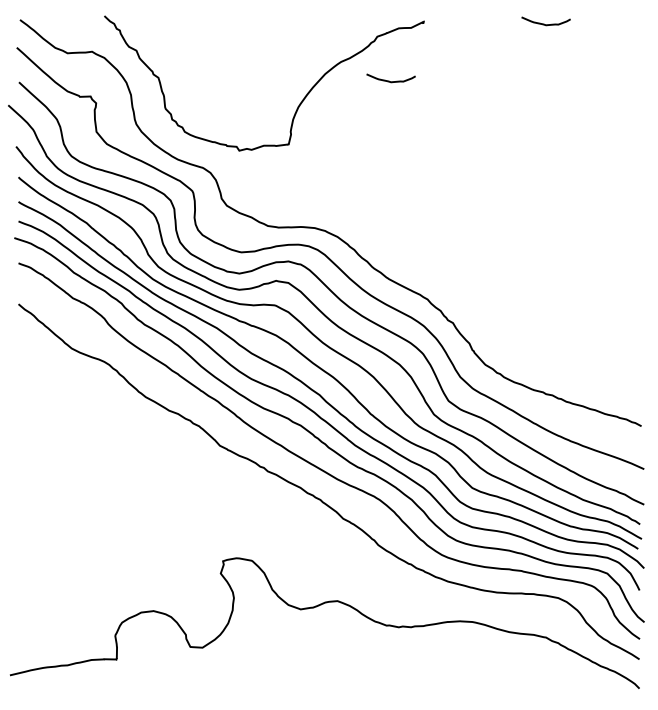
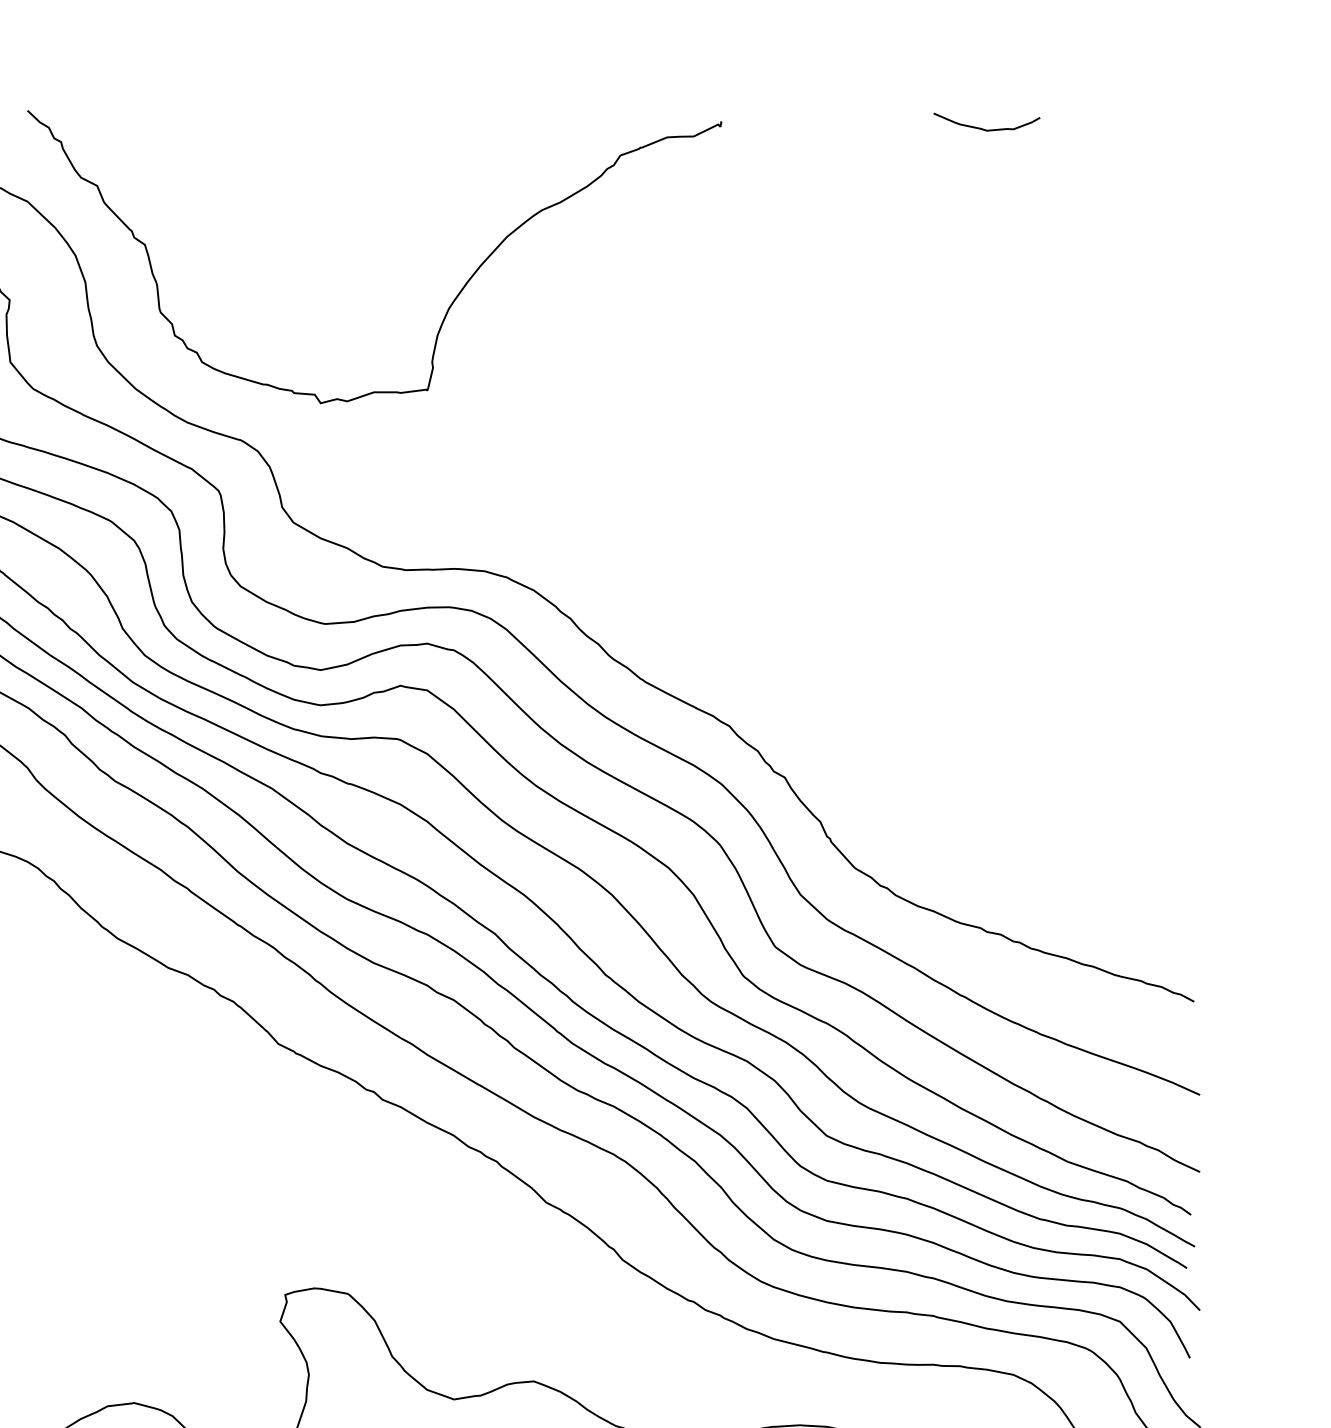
curve: (389, 80) -> (646, 250), removed

